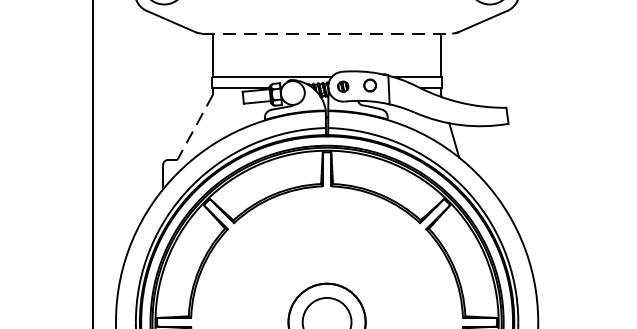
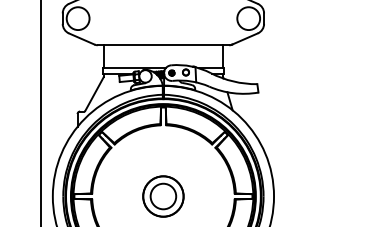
line: (327, 33) -> (163, 45), dashed -> solid
line: (195, 127) -> (94, 94), dashed -> solid

